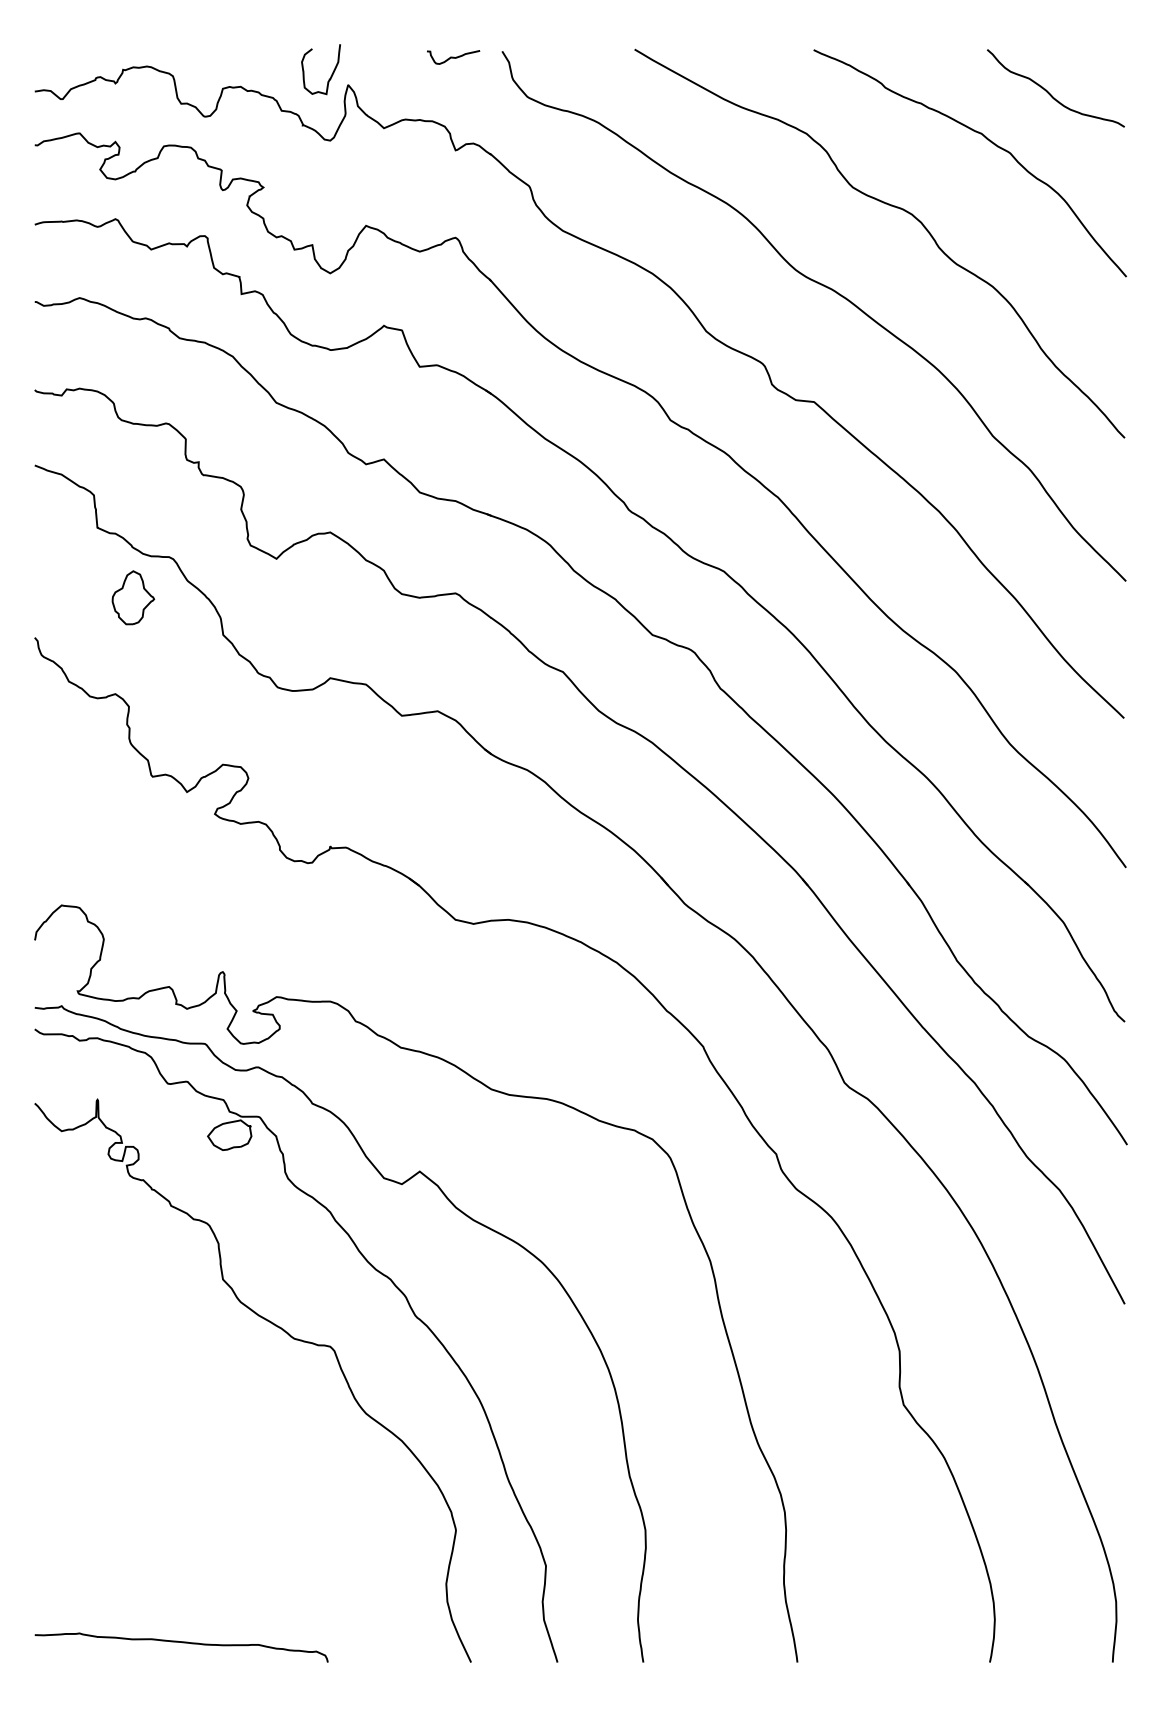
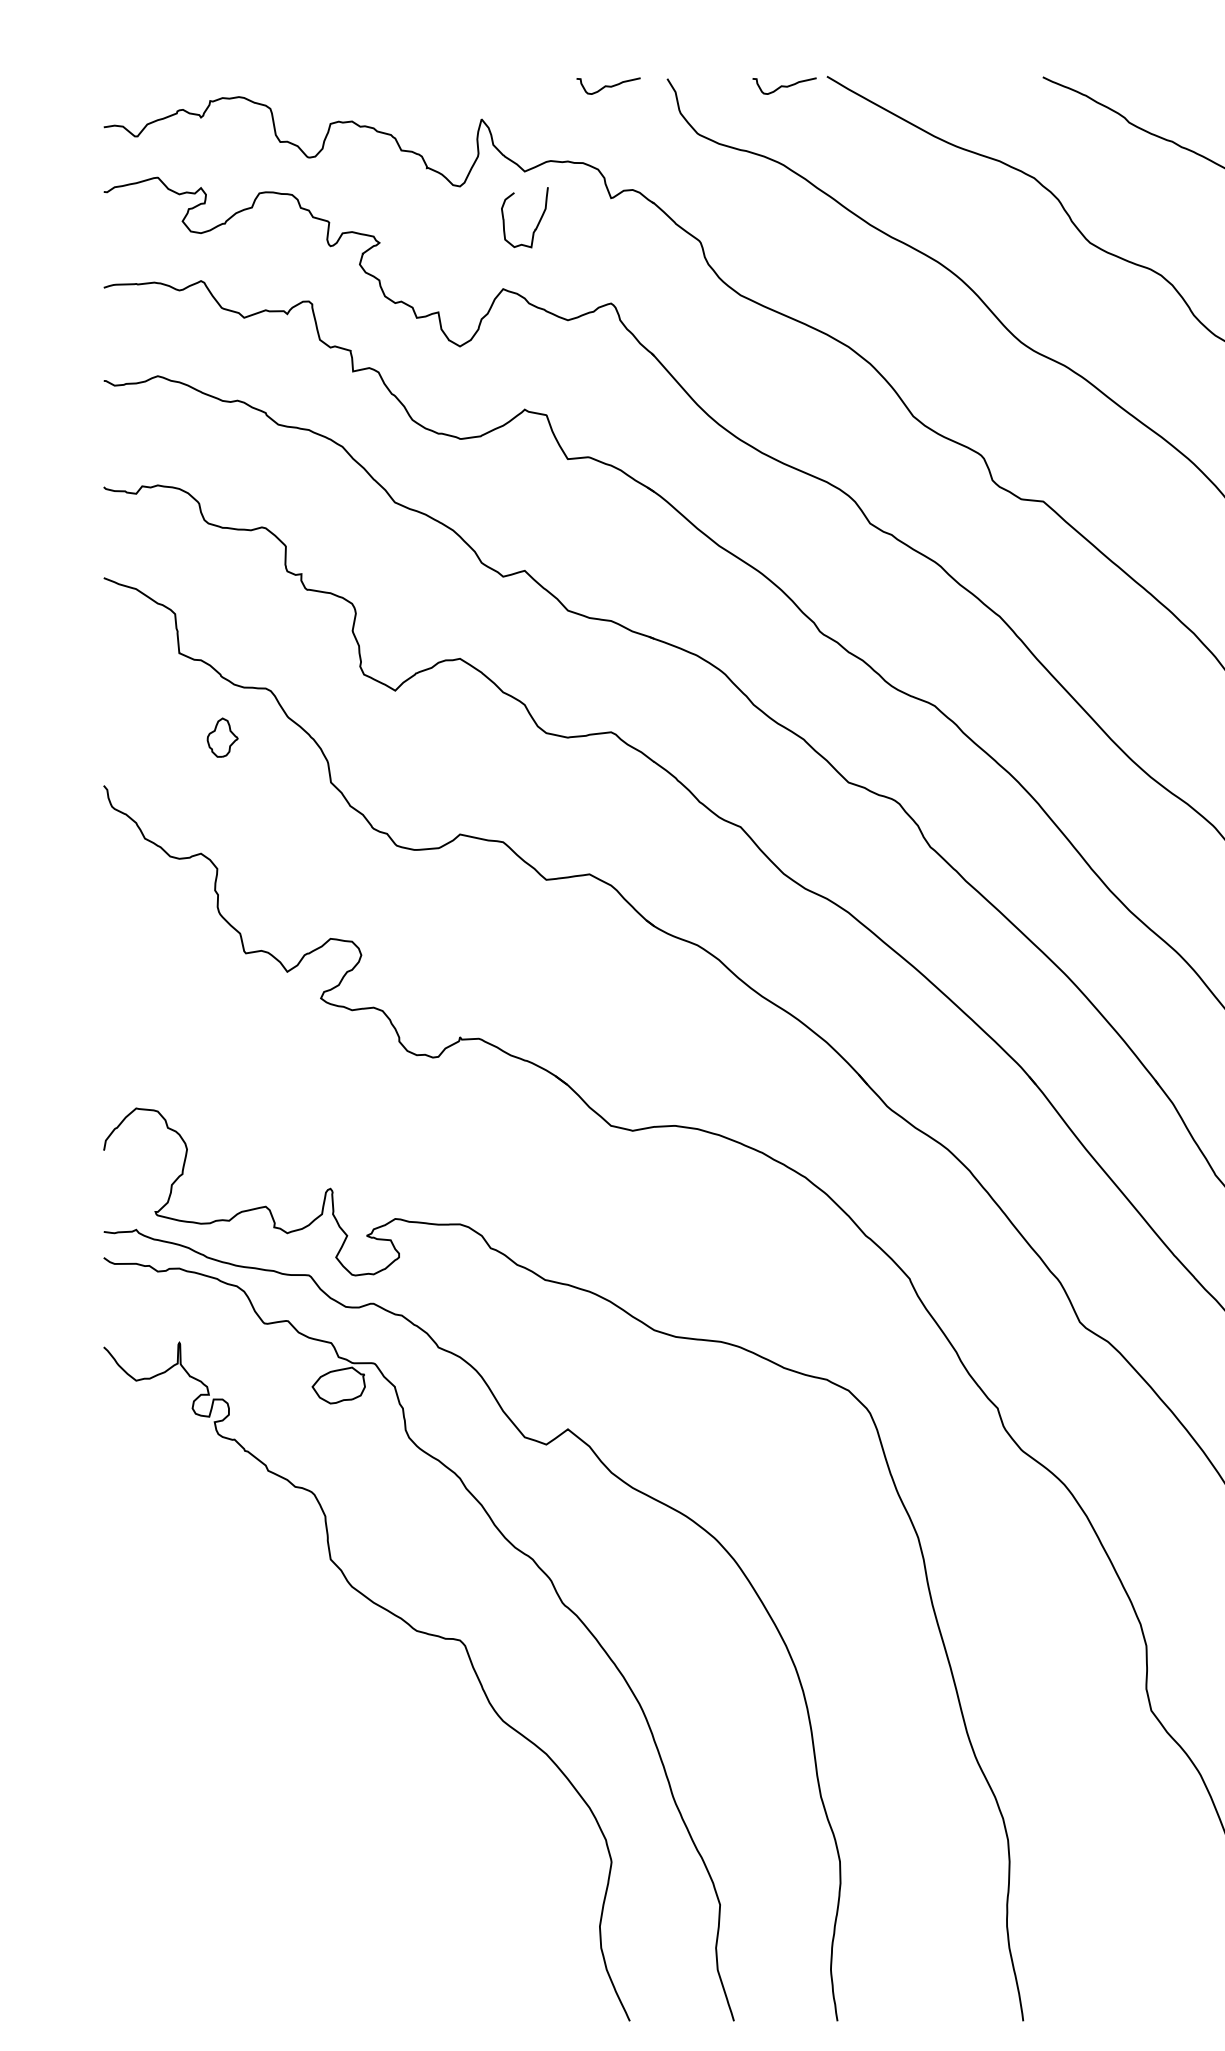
curve: (599, 57) -> (784, 86), added
curve: (331, 74) -> (537, 223), moved
part: (133, 597) -> (222, 737), size x0.6
curve: (182, 1643) -> (281, 1998), removed

